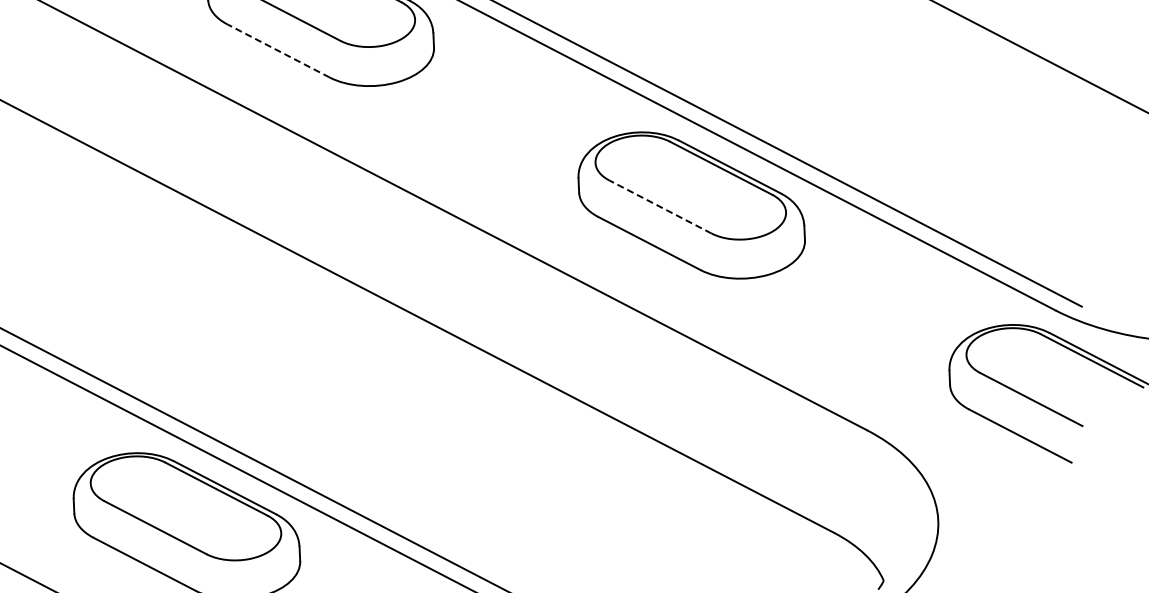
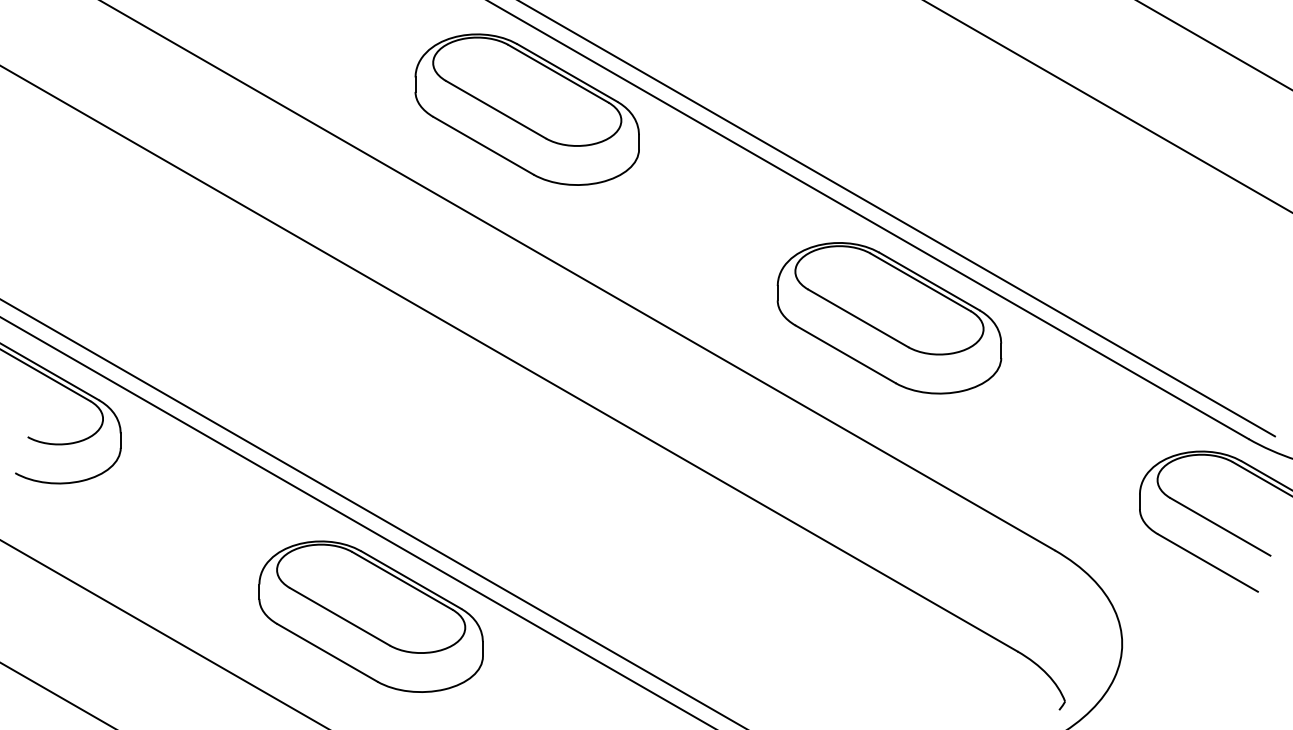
line: (278, 50) -> (483, 145), dashed -> solid
line: (660, 207) -> (858, 318), dashed -> solid

